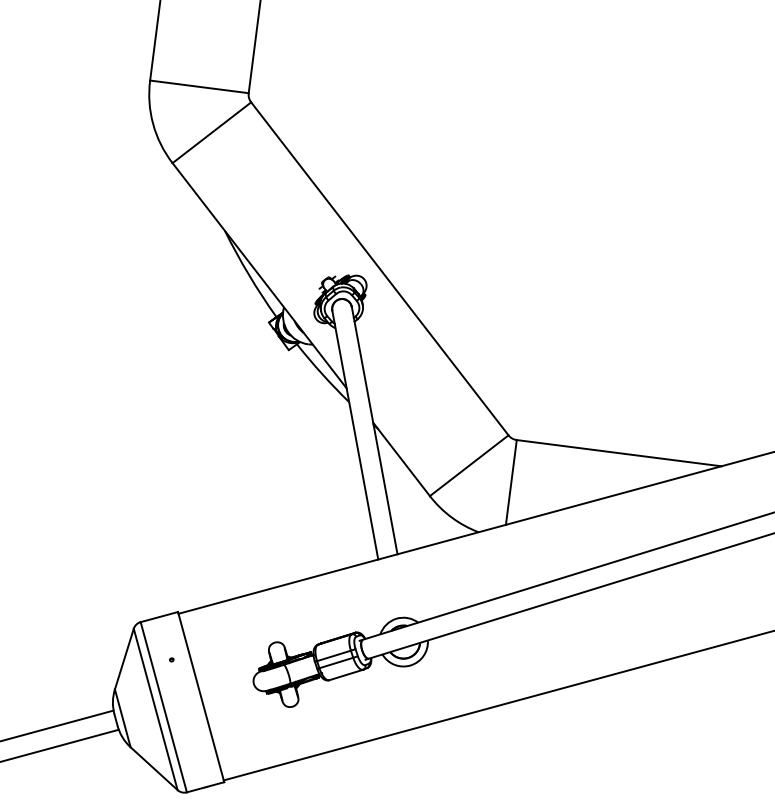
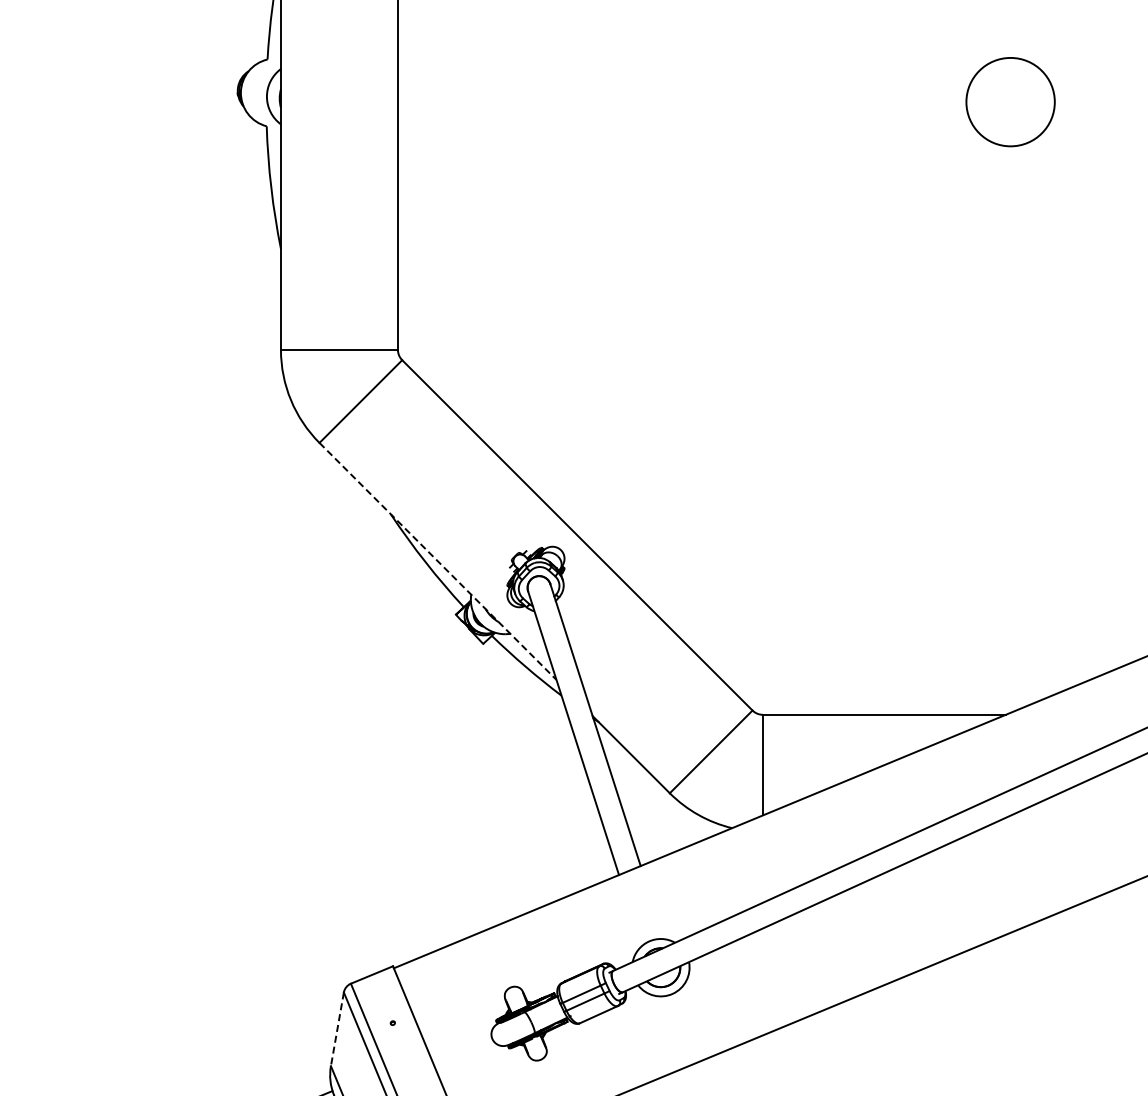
line: (260, 275) -> (438, 561), solid -> dashed
line: (124, 659) -> (337, 1029), solid -> dashed

